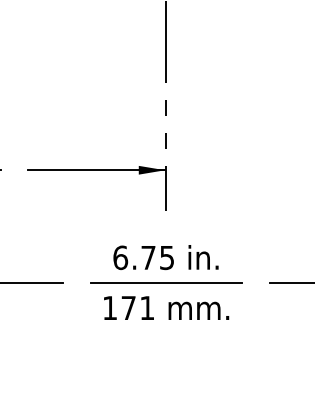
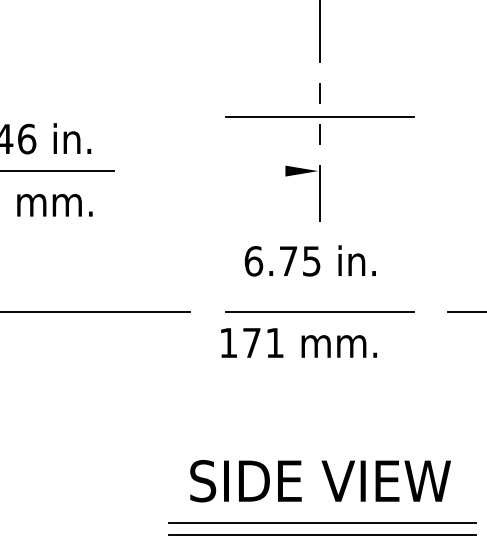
line: (166, 126) -> (319, 116), added
line: (96, 170) -> (232, 171), removed
text: (165, 257) -> (309, 260), moved
text: (166, 307) -> (298, 342), moved

